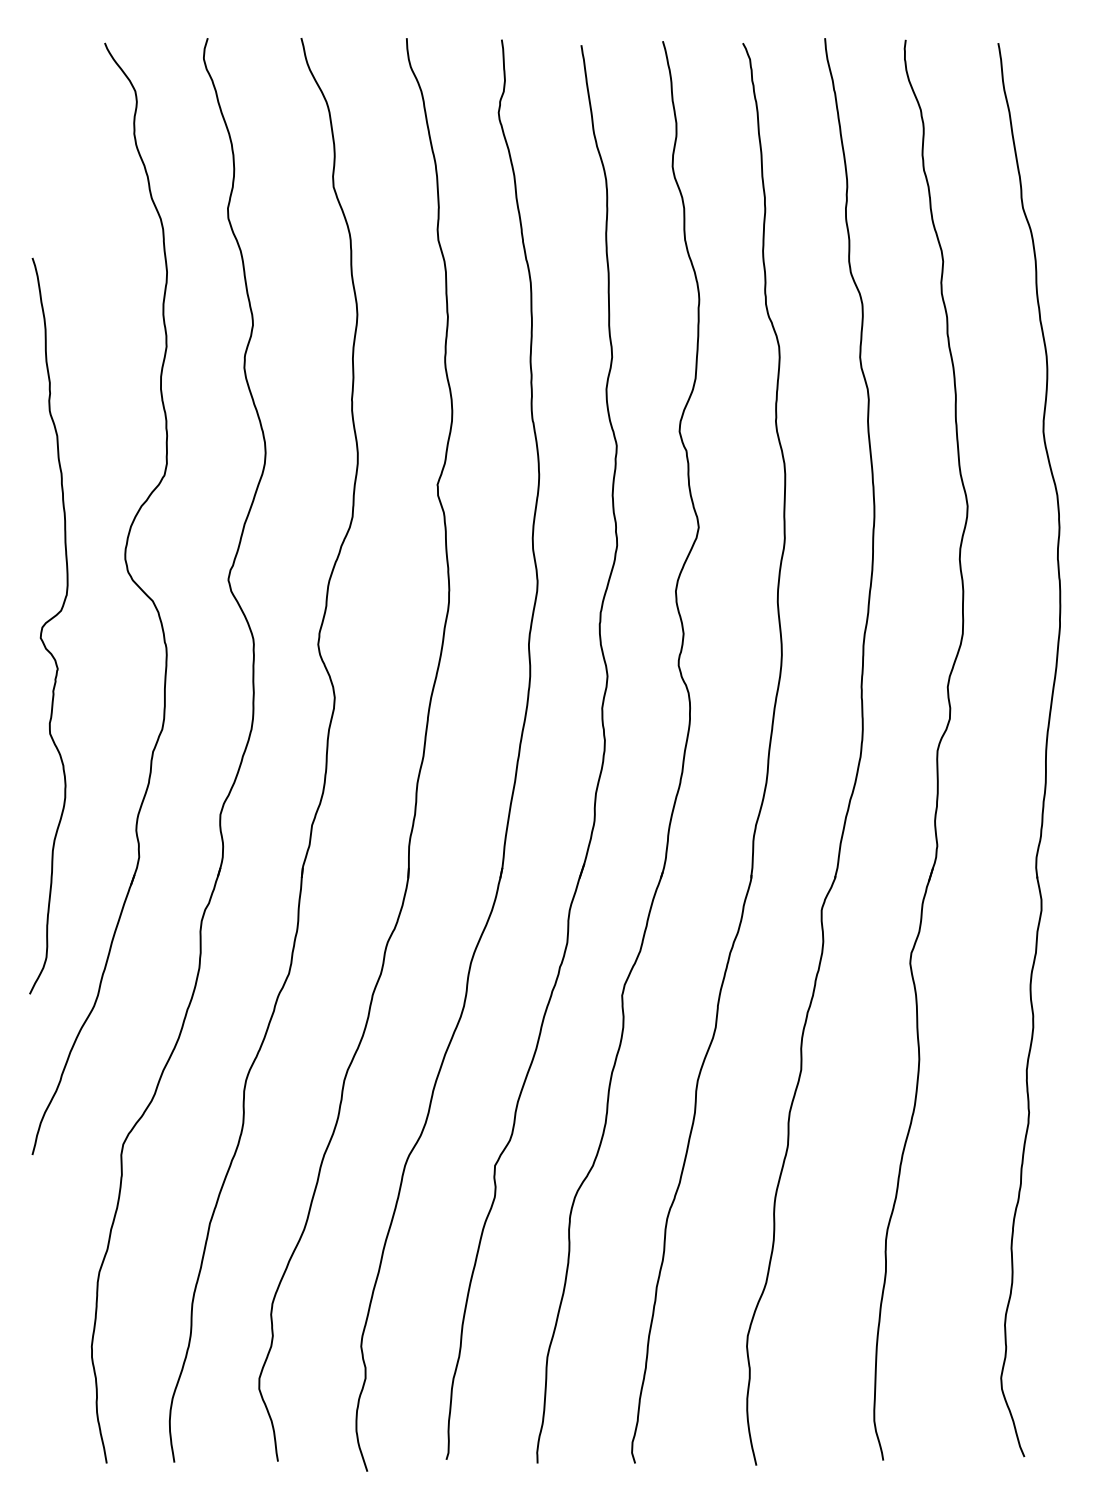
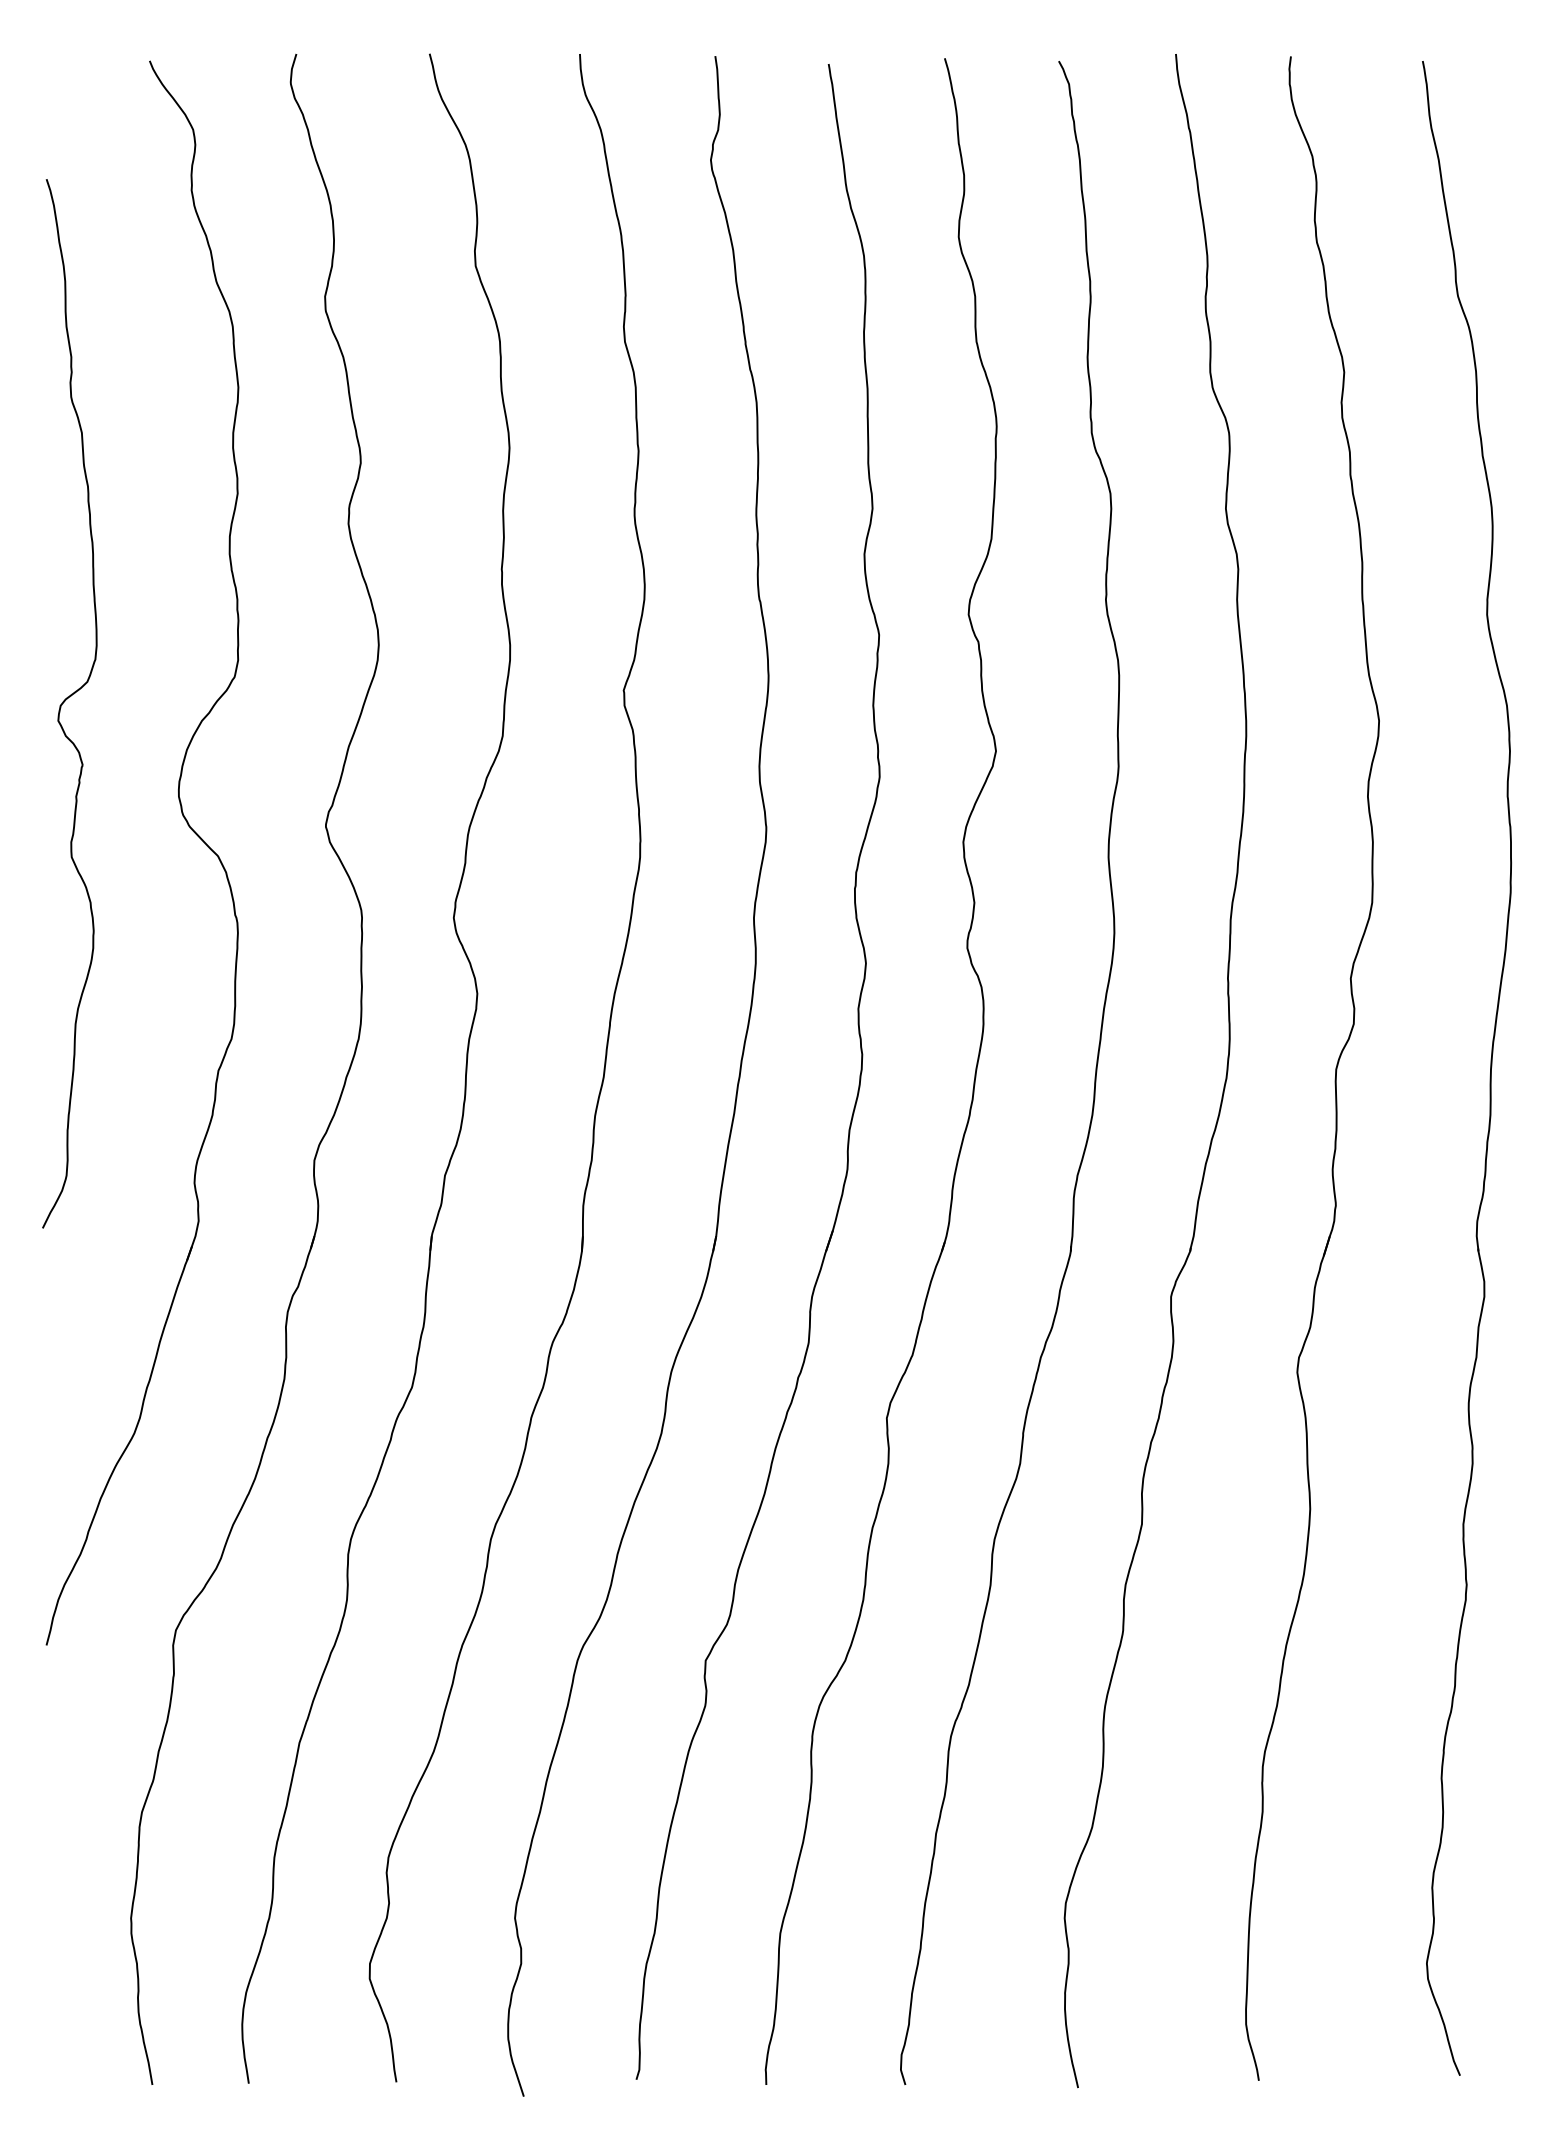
curve: (46, 623) -> (66, 700), moved

